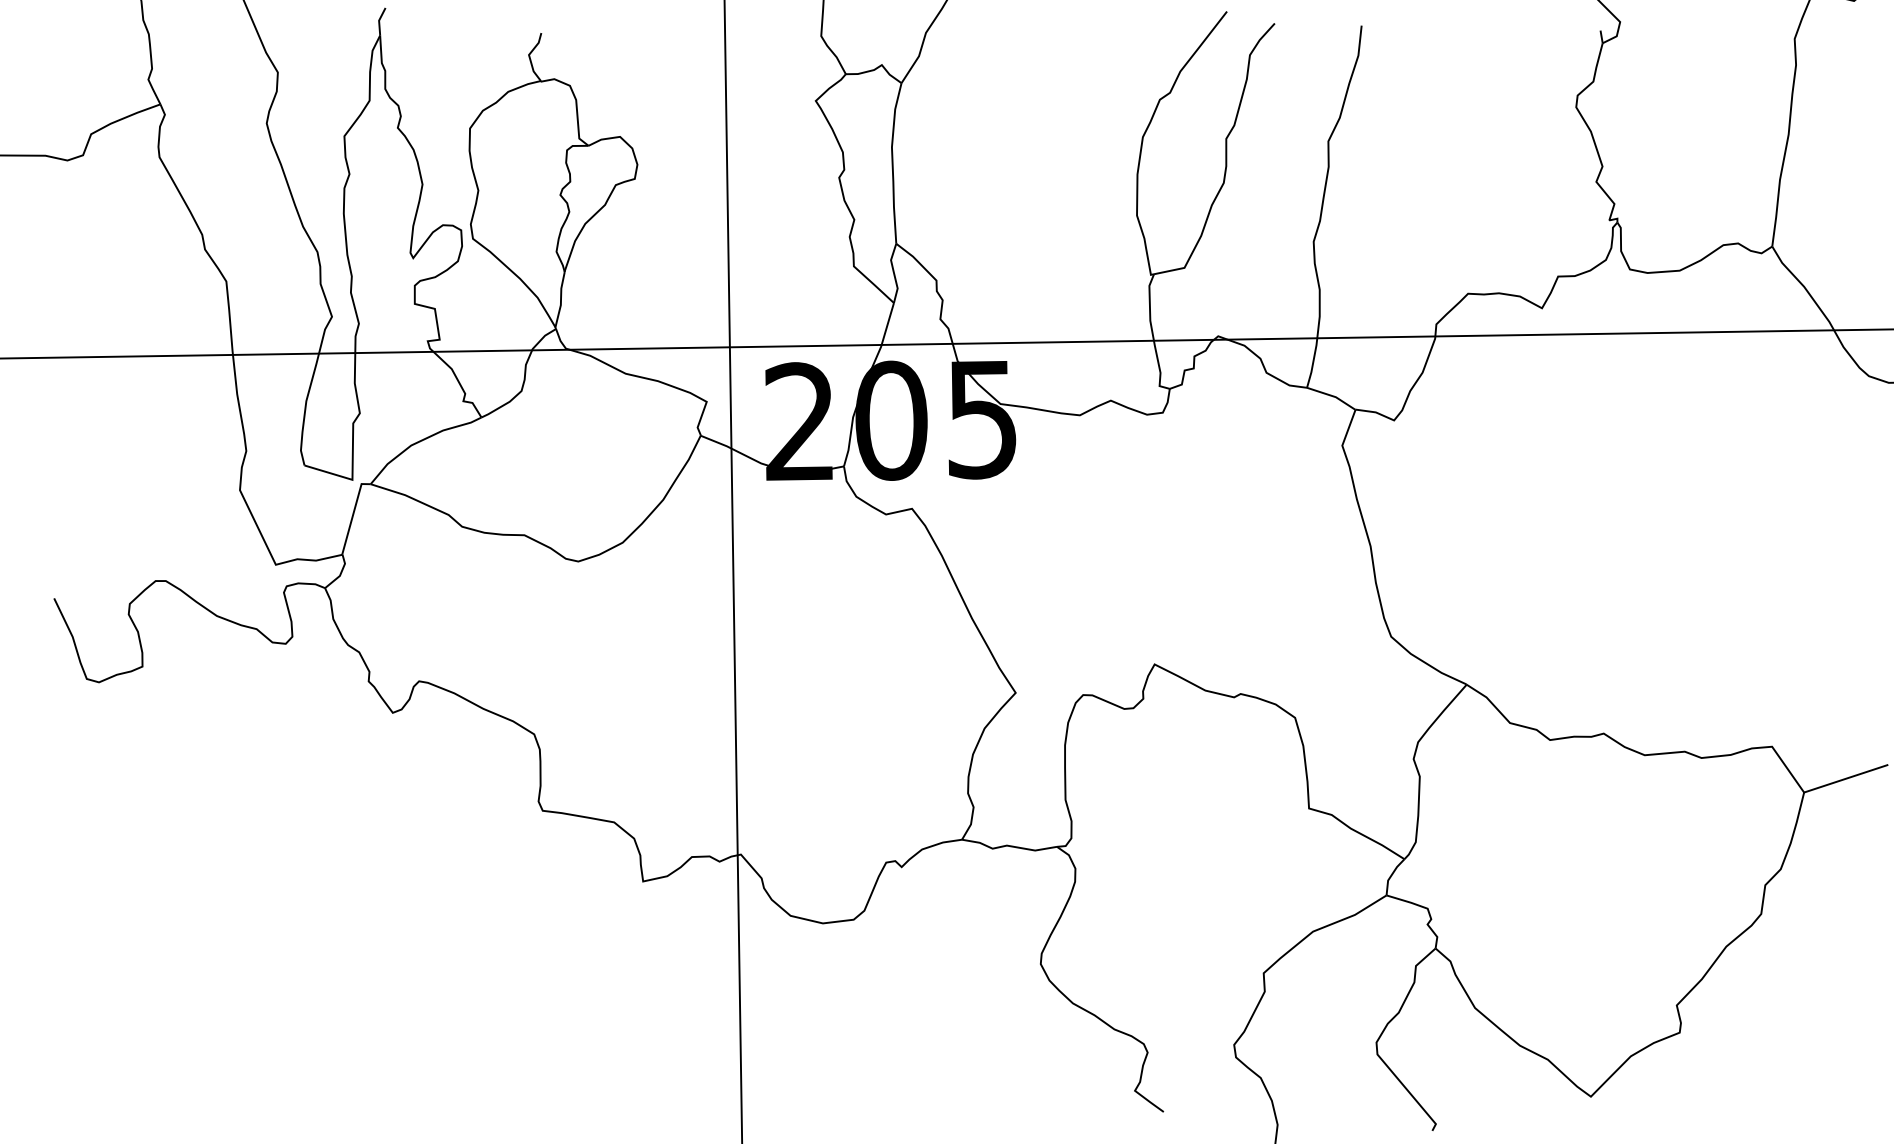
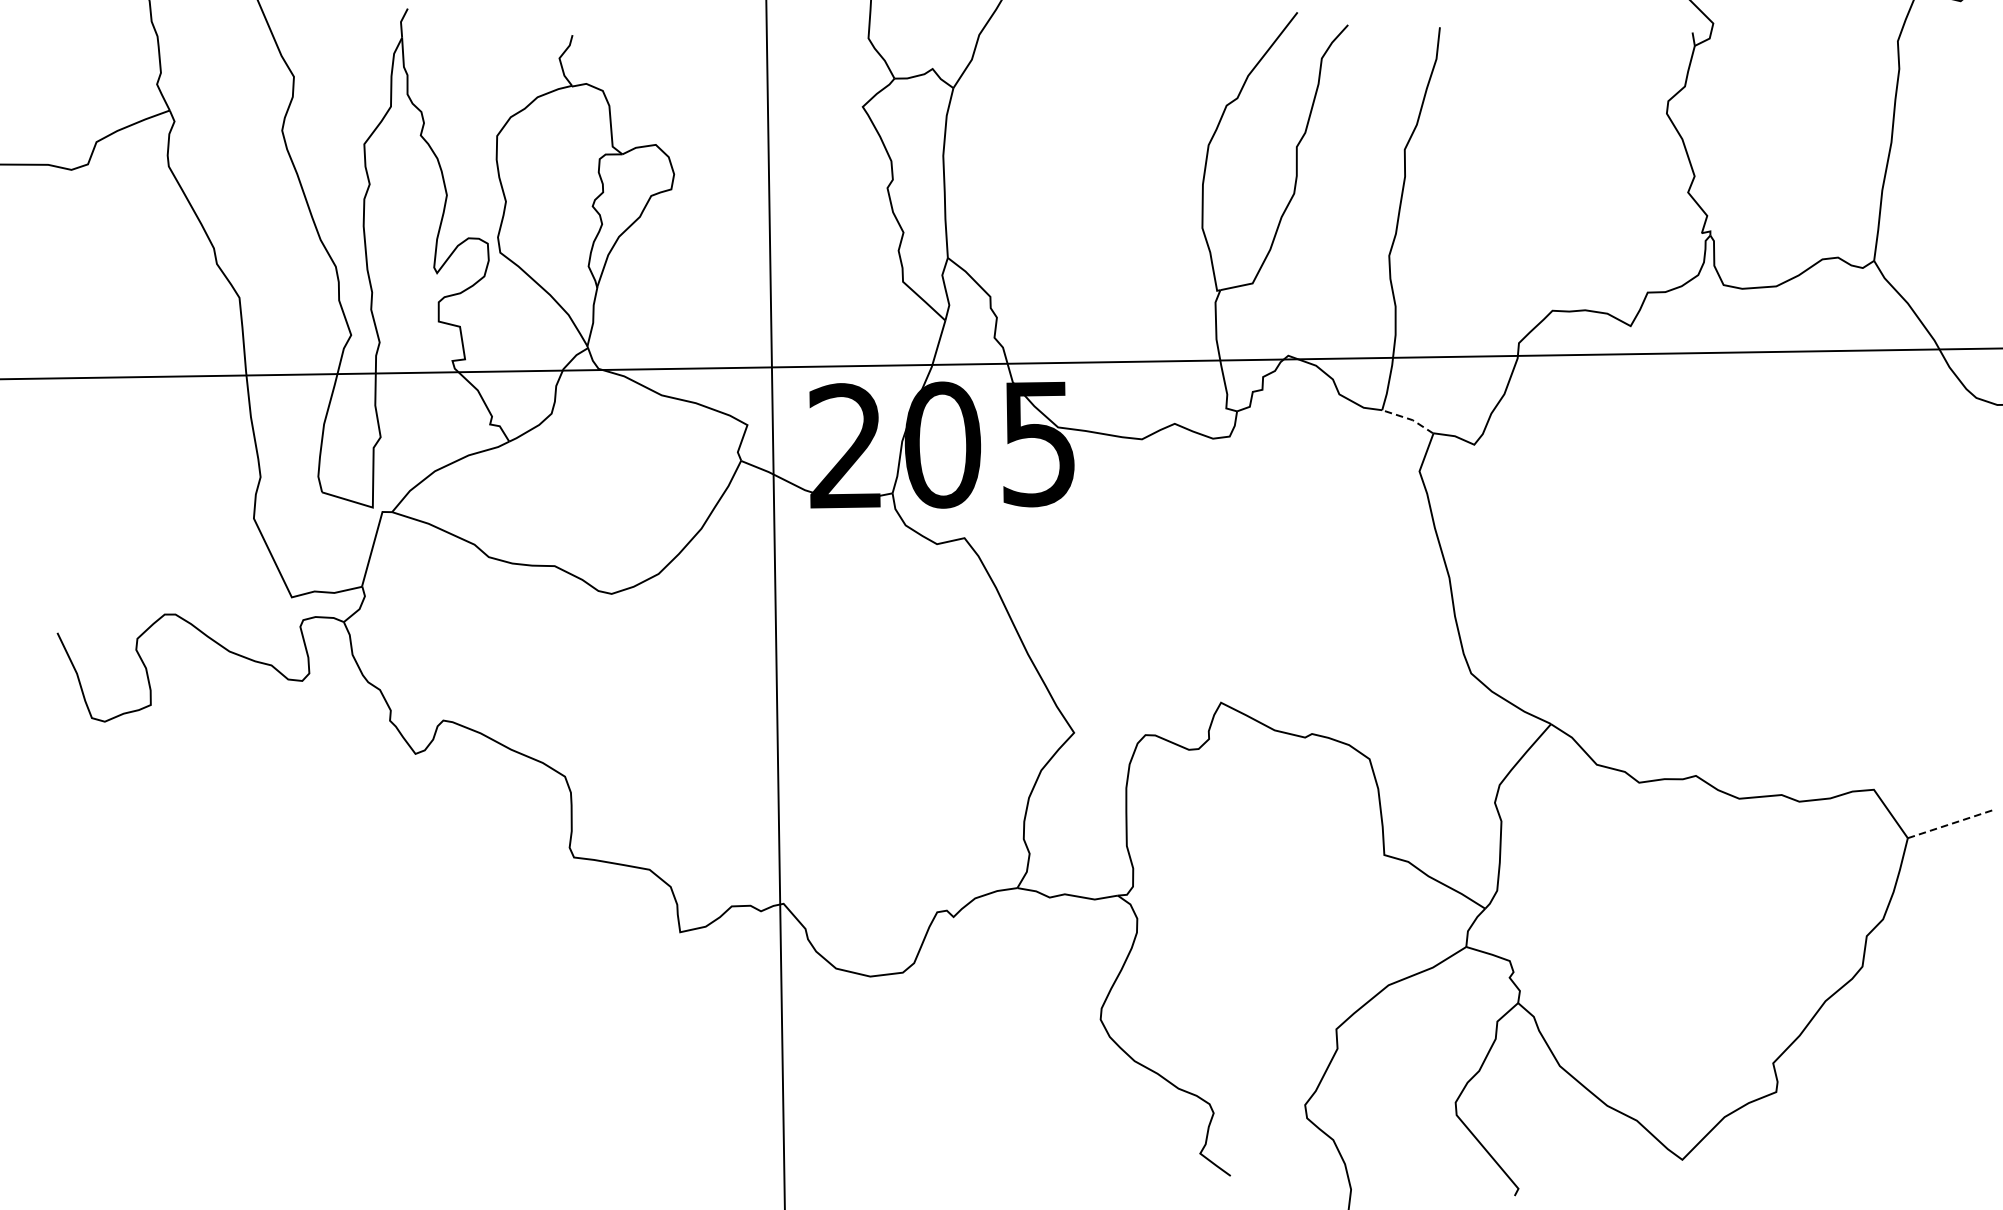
line: (1333, 396) -> (1410, 419), solid -> dashed
line: (1845, 778) -> (1951, 823), solid -> dashed

